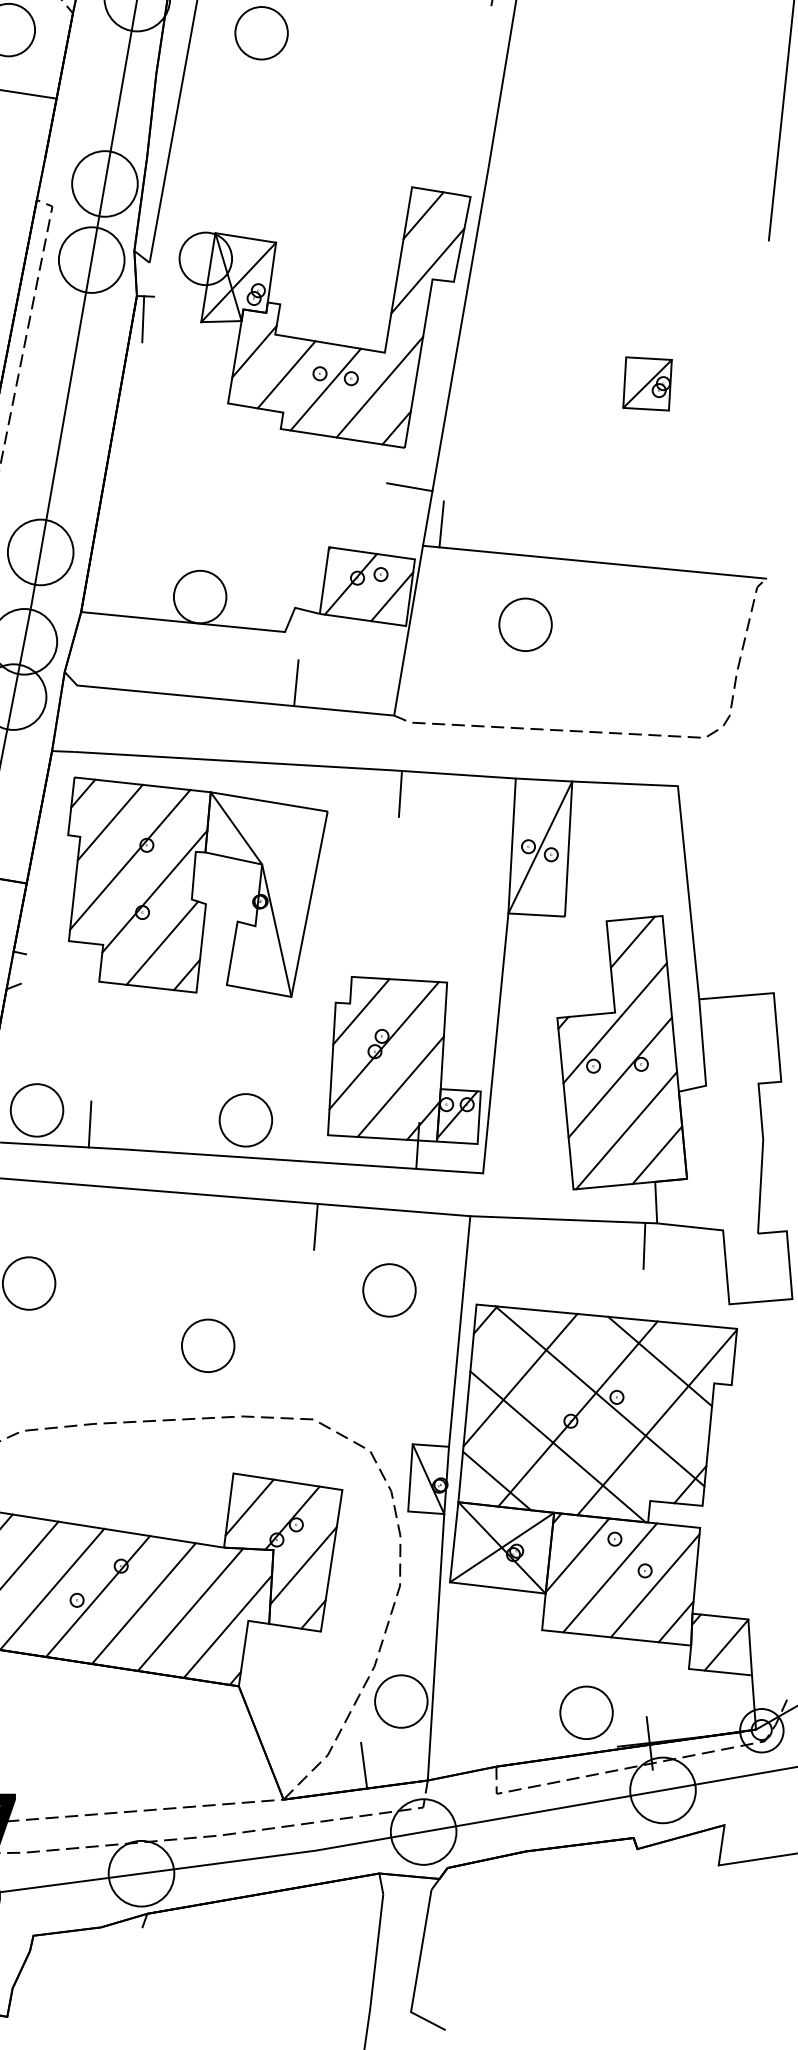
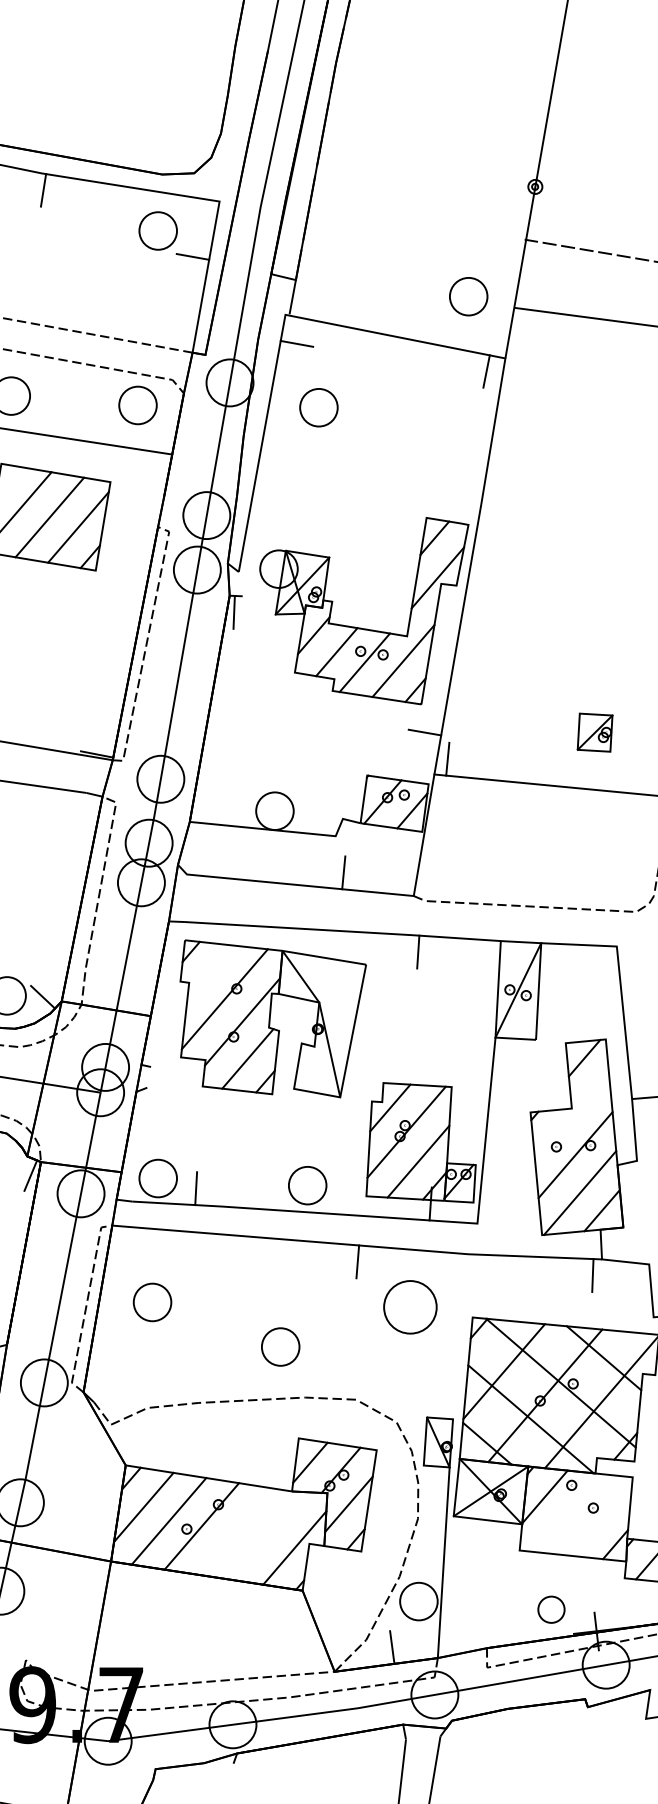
part: (646, 383) -> (594, 732), moved
part: (525, 624) -> (507, 830), removed
line: (110, 822) -> (210, 972), removed
line: (614, 1023) -> (571, 1116), removed
part: (389, 1290) -> (410, 1307), size x1.4
line: (459, 1331) -> (460, 1336), removed
line: (608, 1578) -> (567, 1513), removed
line: (655, 1585) -> (600, 1518), removed
line: (143, 1603) -> (234, 1531), removed
line: (189, 1609) -> (267, 1535), removed
part: (586, 1712) -> (551, 1609), size x0.7

